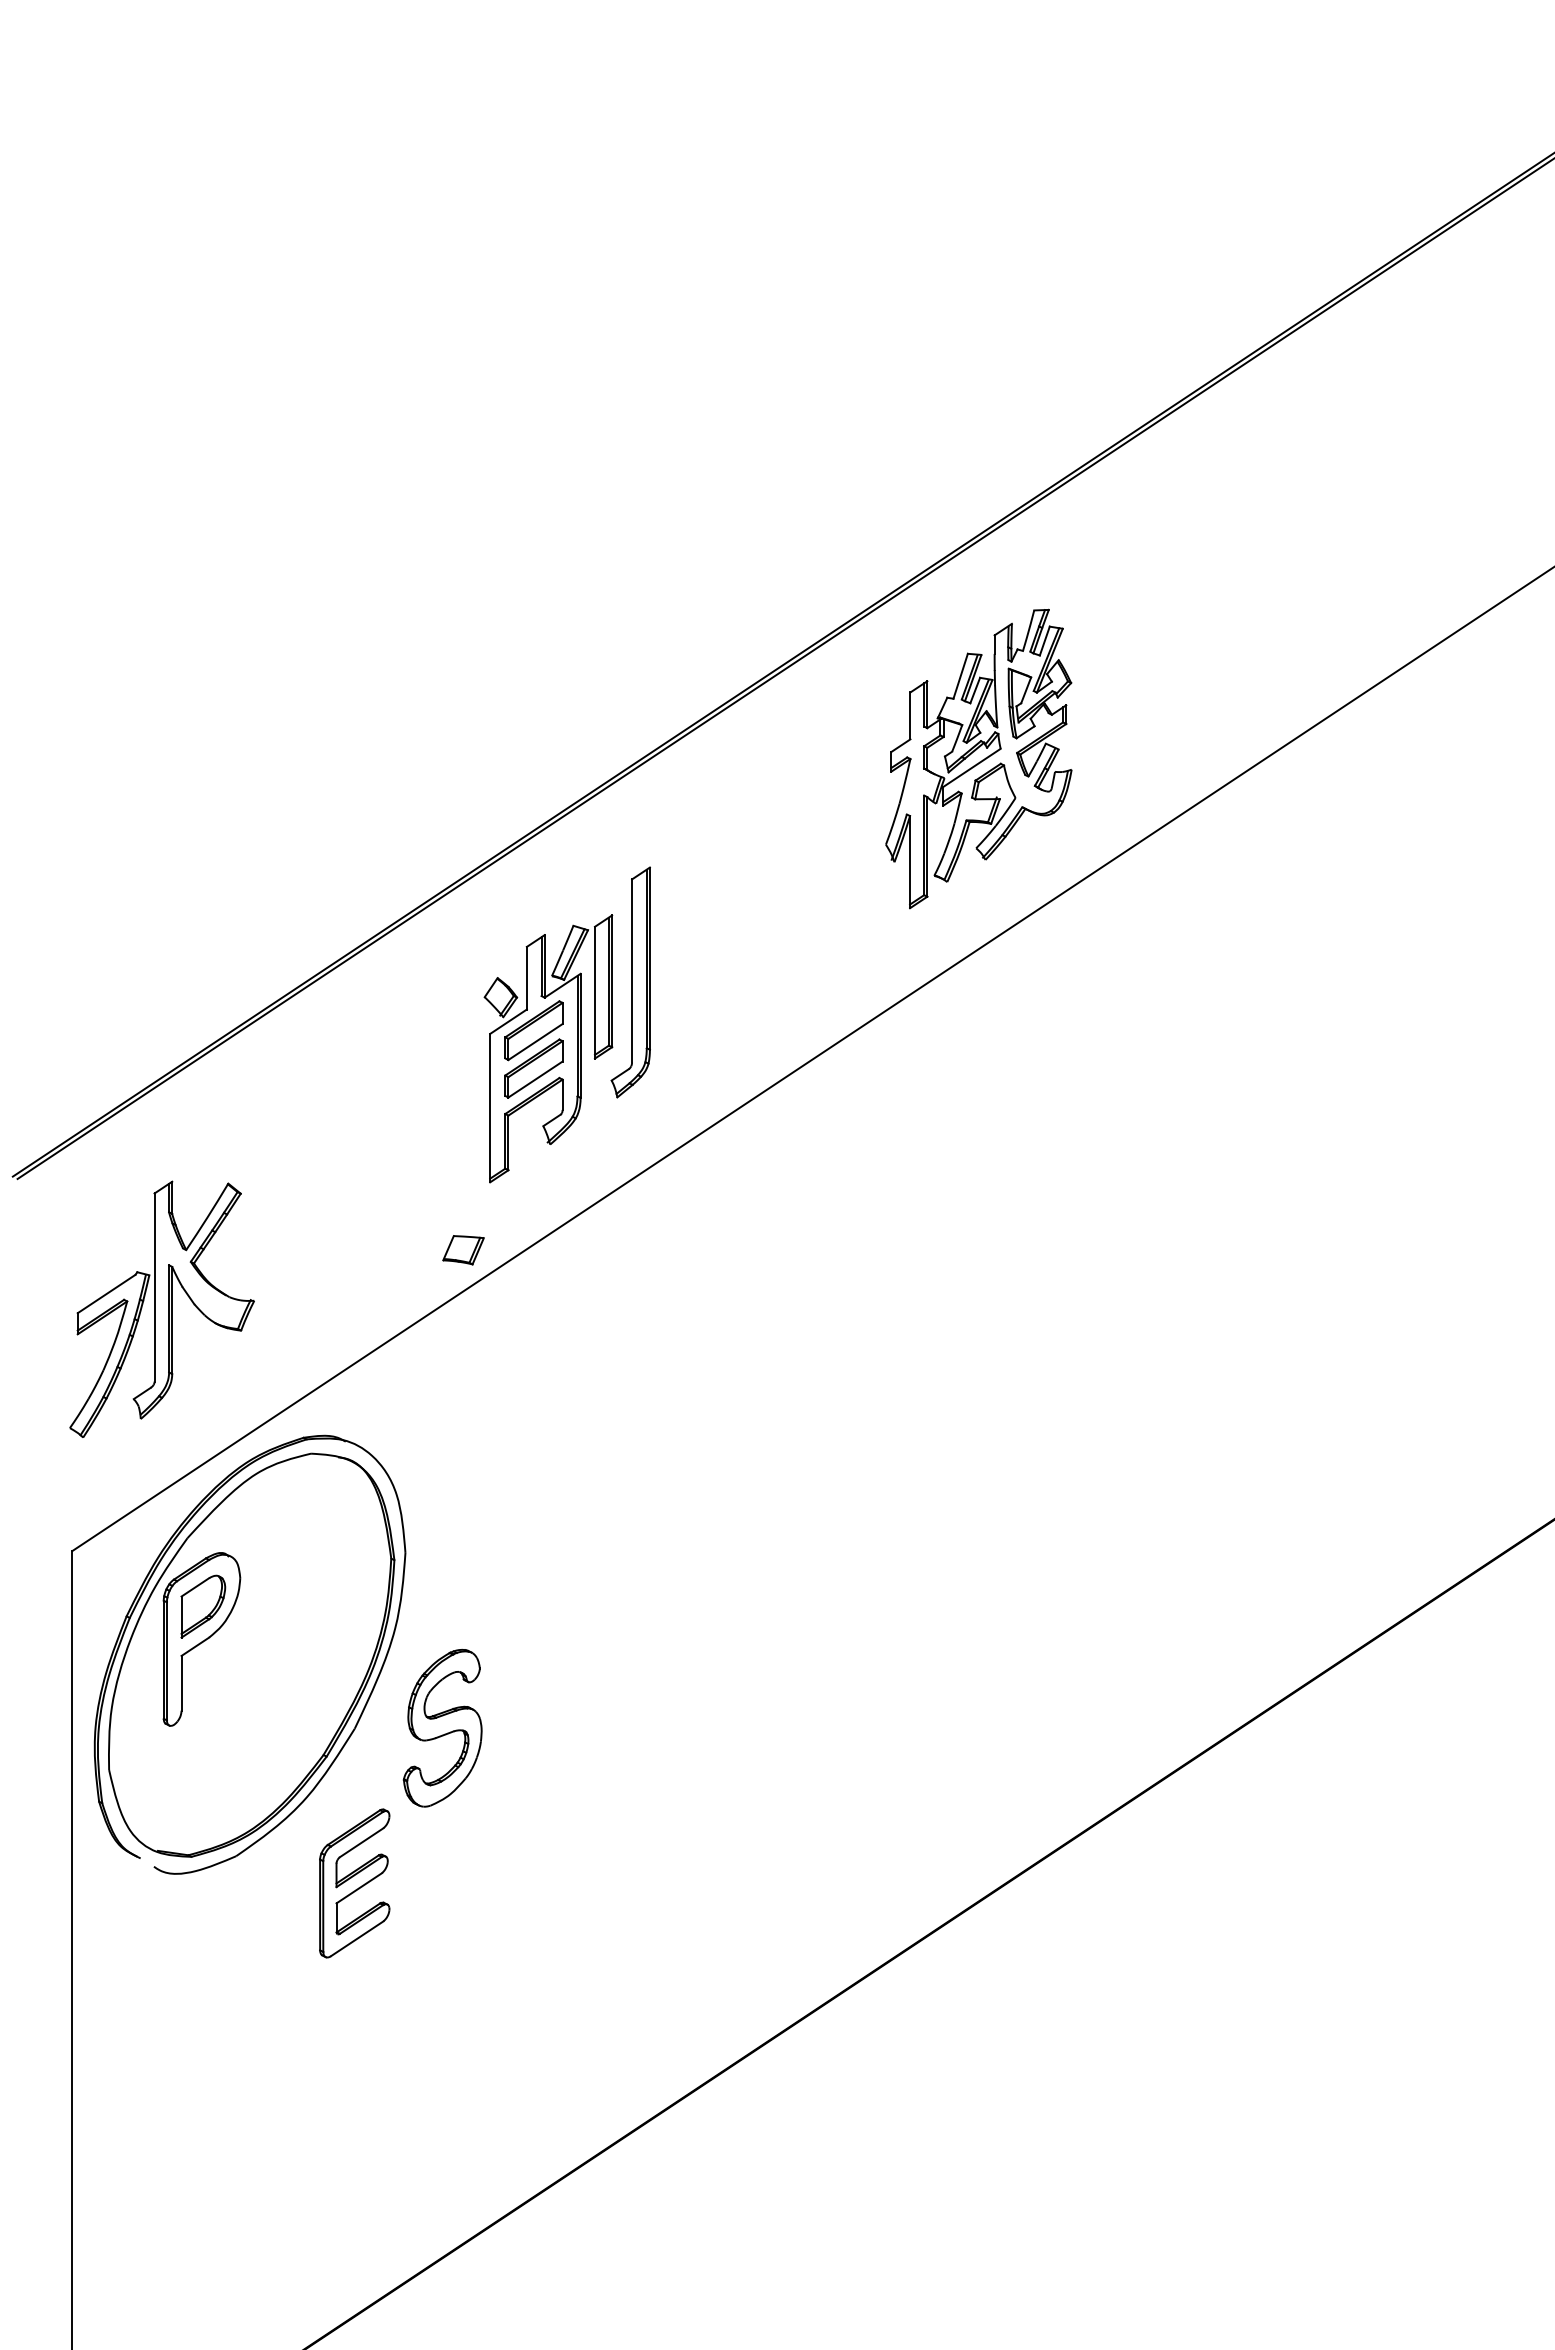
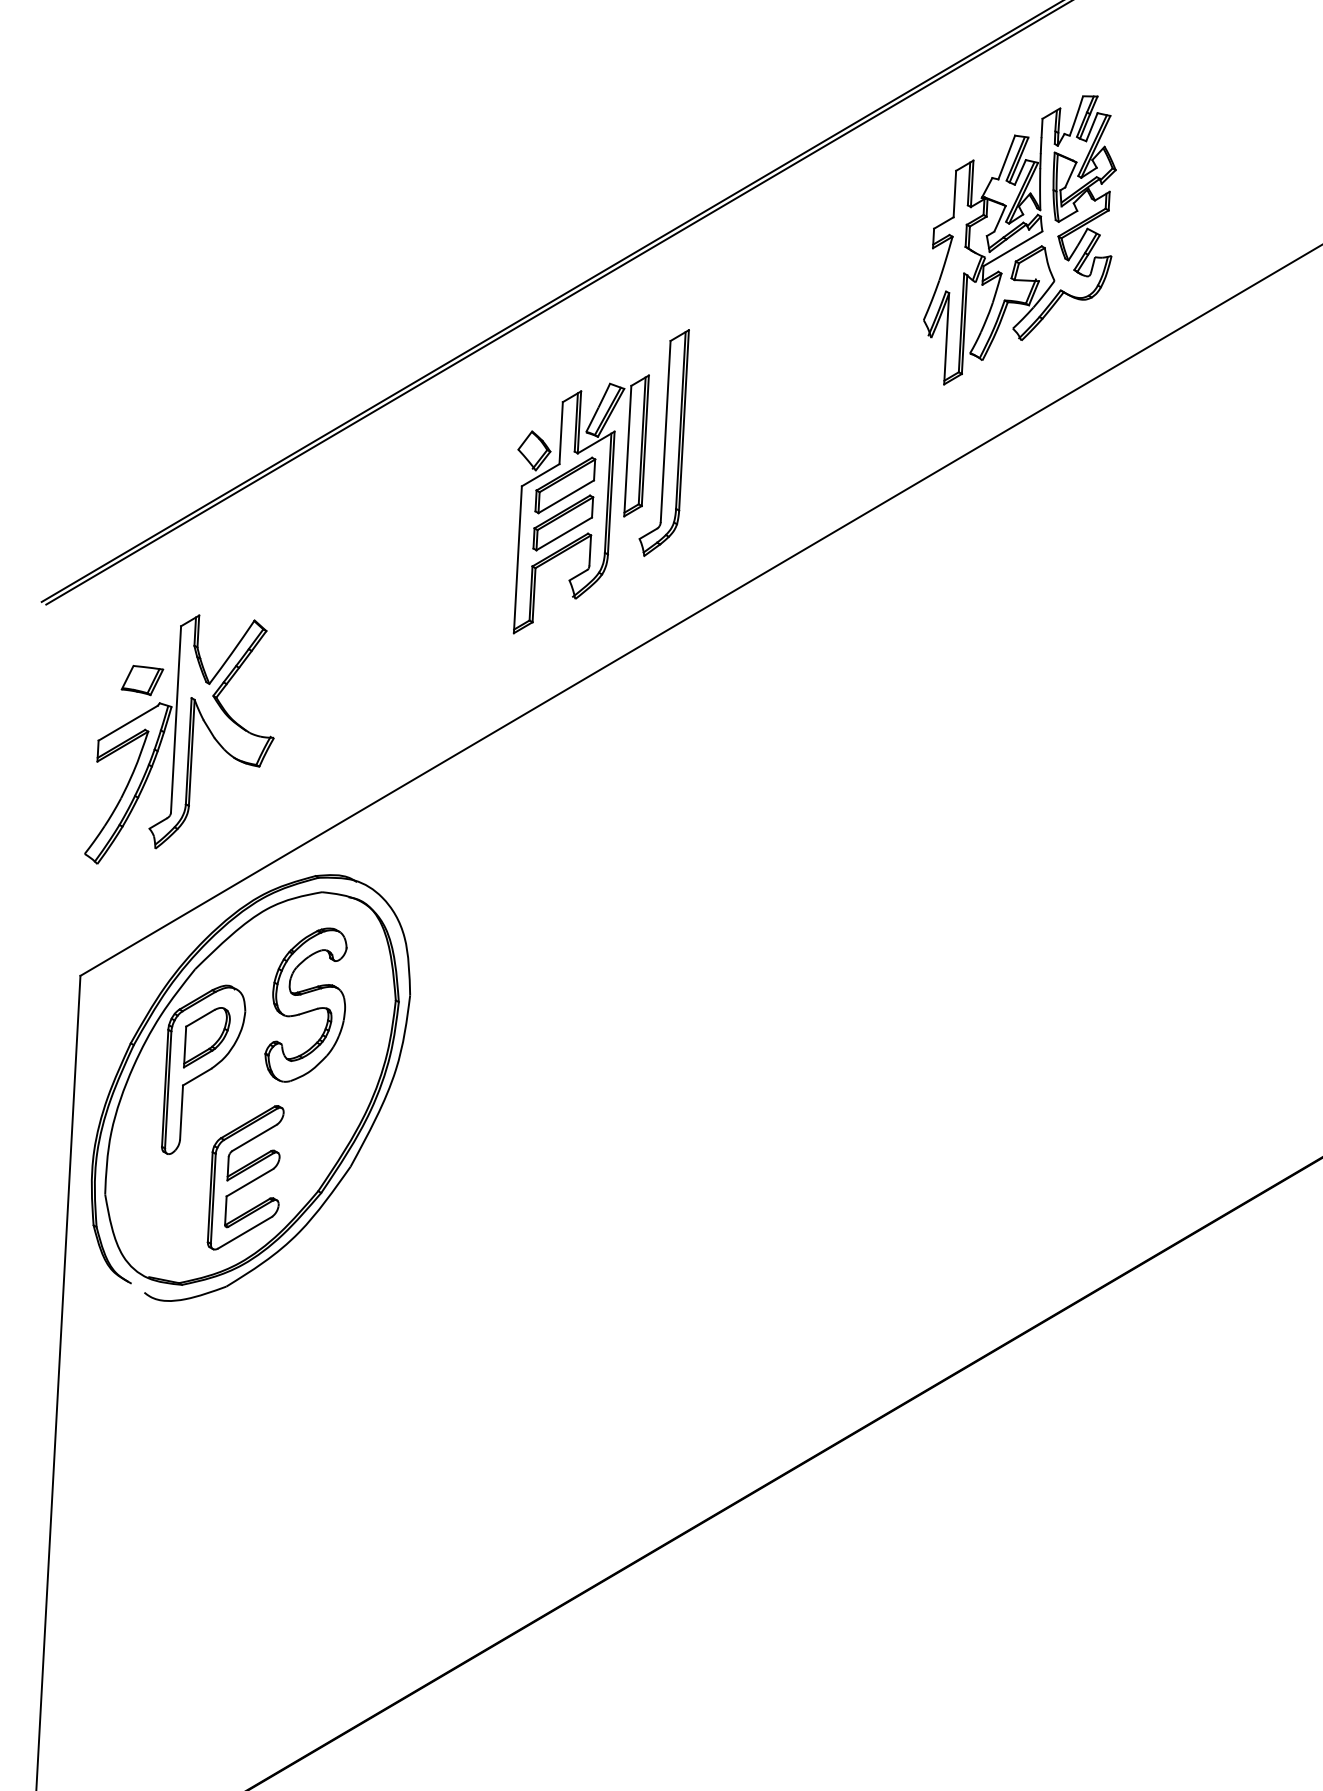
part: (463, 1250) -> (142, 680), moved
part: (442, 1727) -> (306, 1004), moved
part: (354, 1883) -> (245, 1177), moved

